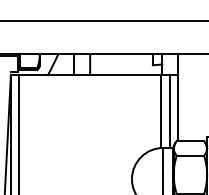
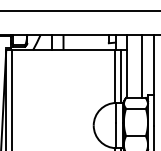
line: (199, 97) -> (142, 66), added

